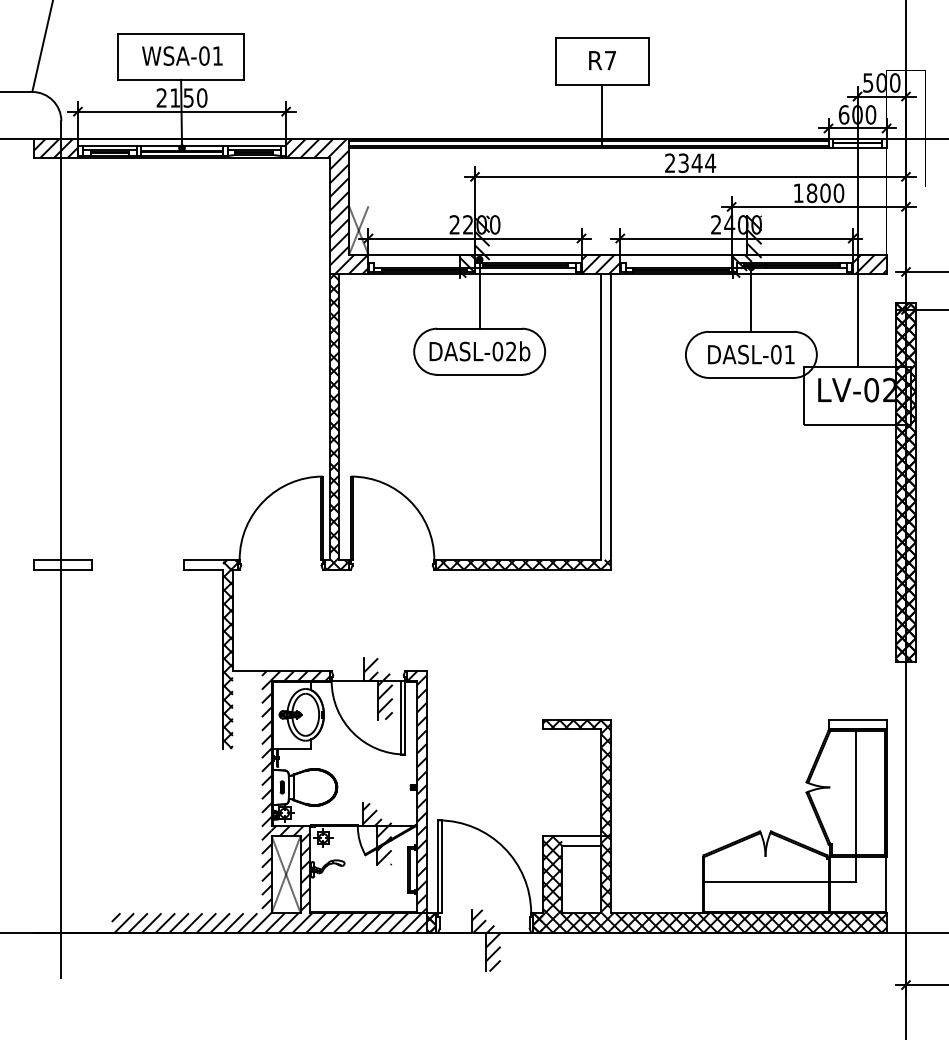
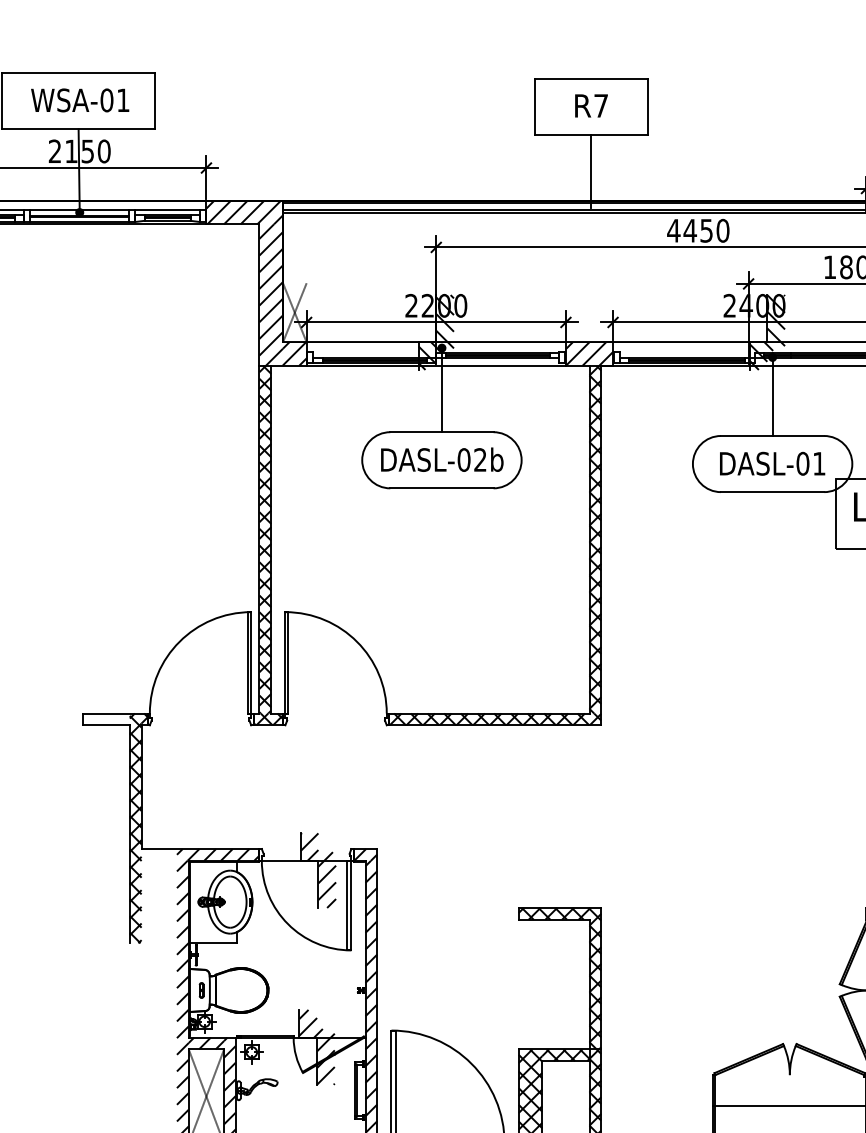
text: (690, 163) -> (698, 231), 2344 -> 4450
hatch: (605, 416) -> (595, 539), added
hatch: (581, 840) -> (565, 1055), added

